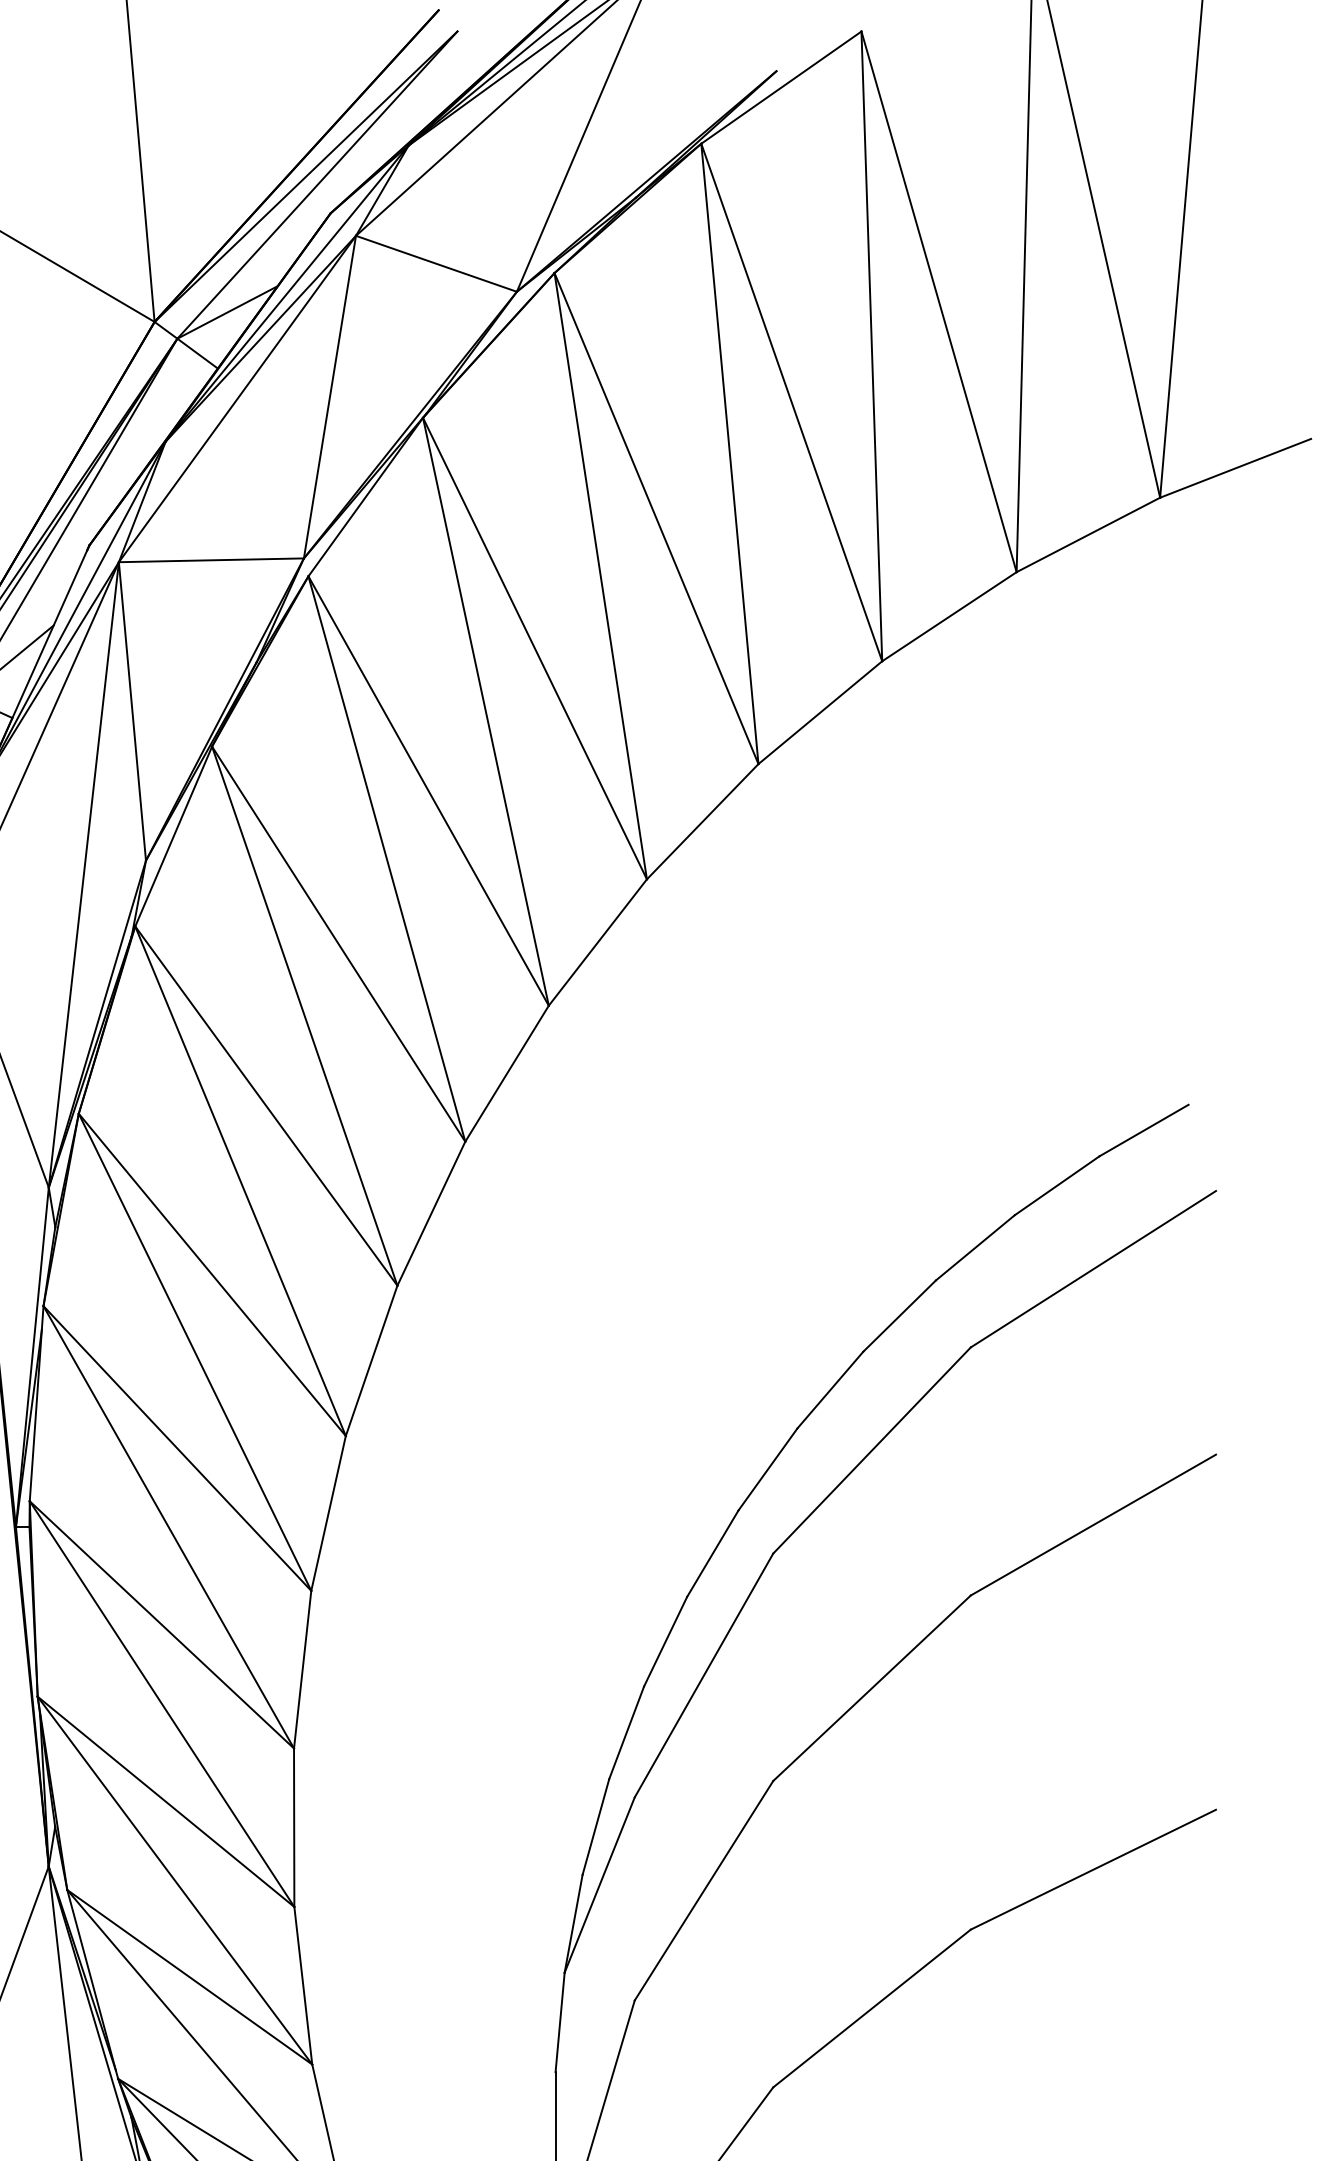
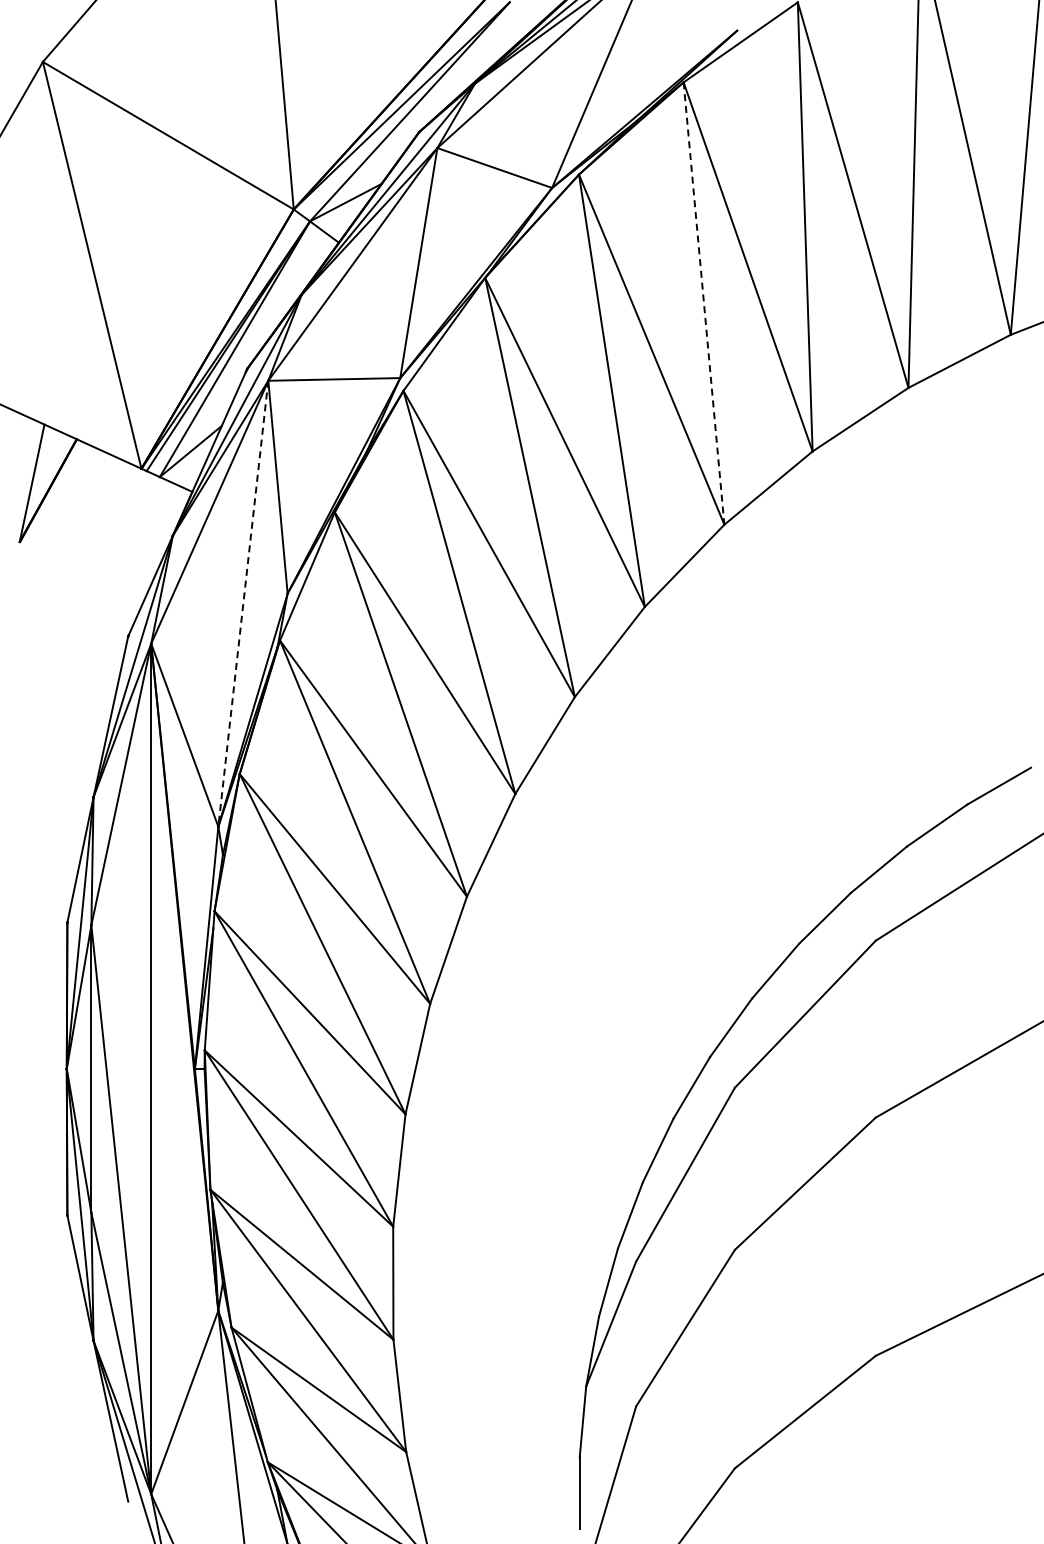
line: (730, 455) -> (704, 304), solid -> dashed
line: (84, 875) -> (243, 604), solid -> dashed

